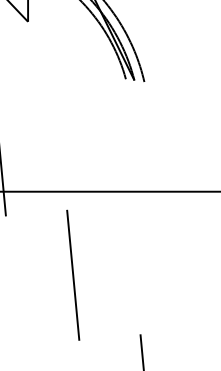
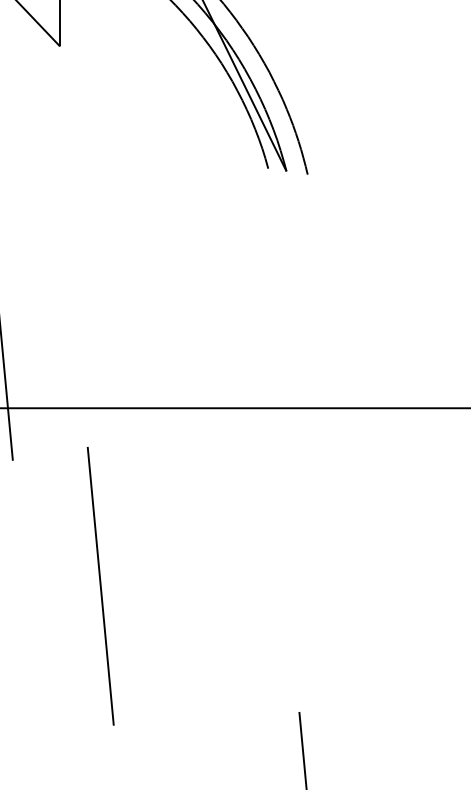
line: (73, 274) -> (101, 584), moved

